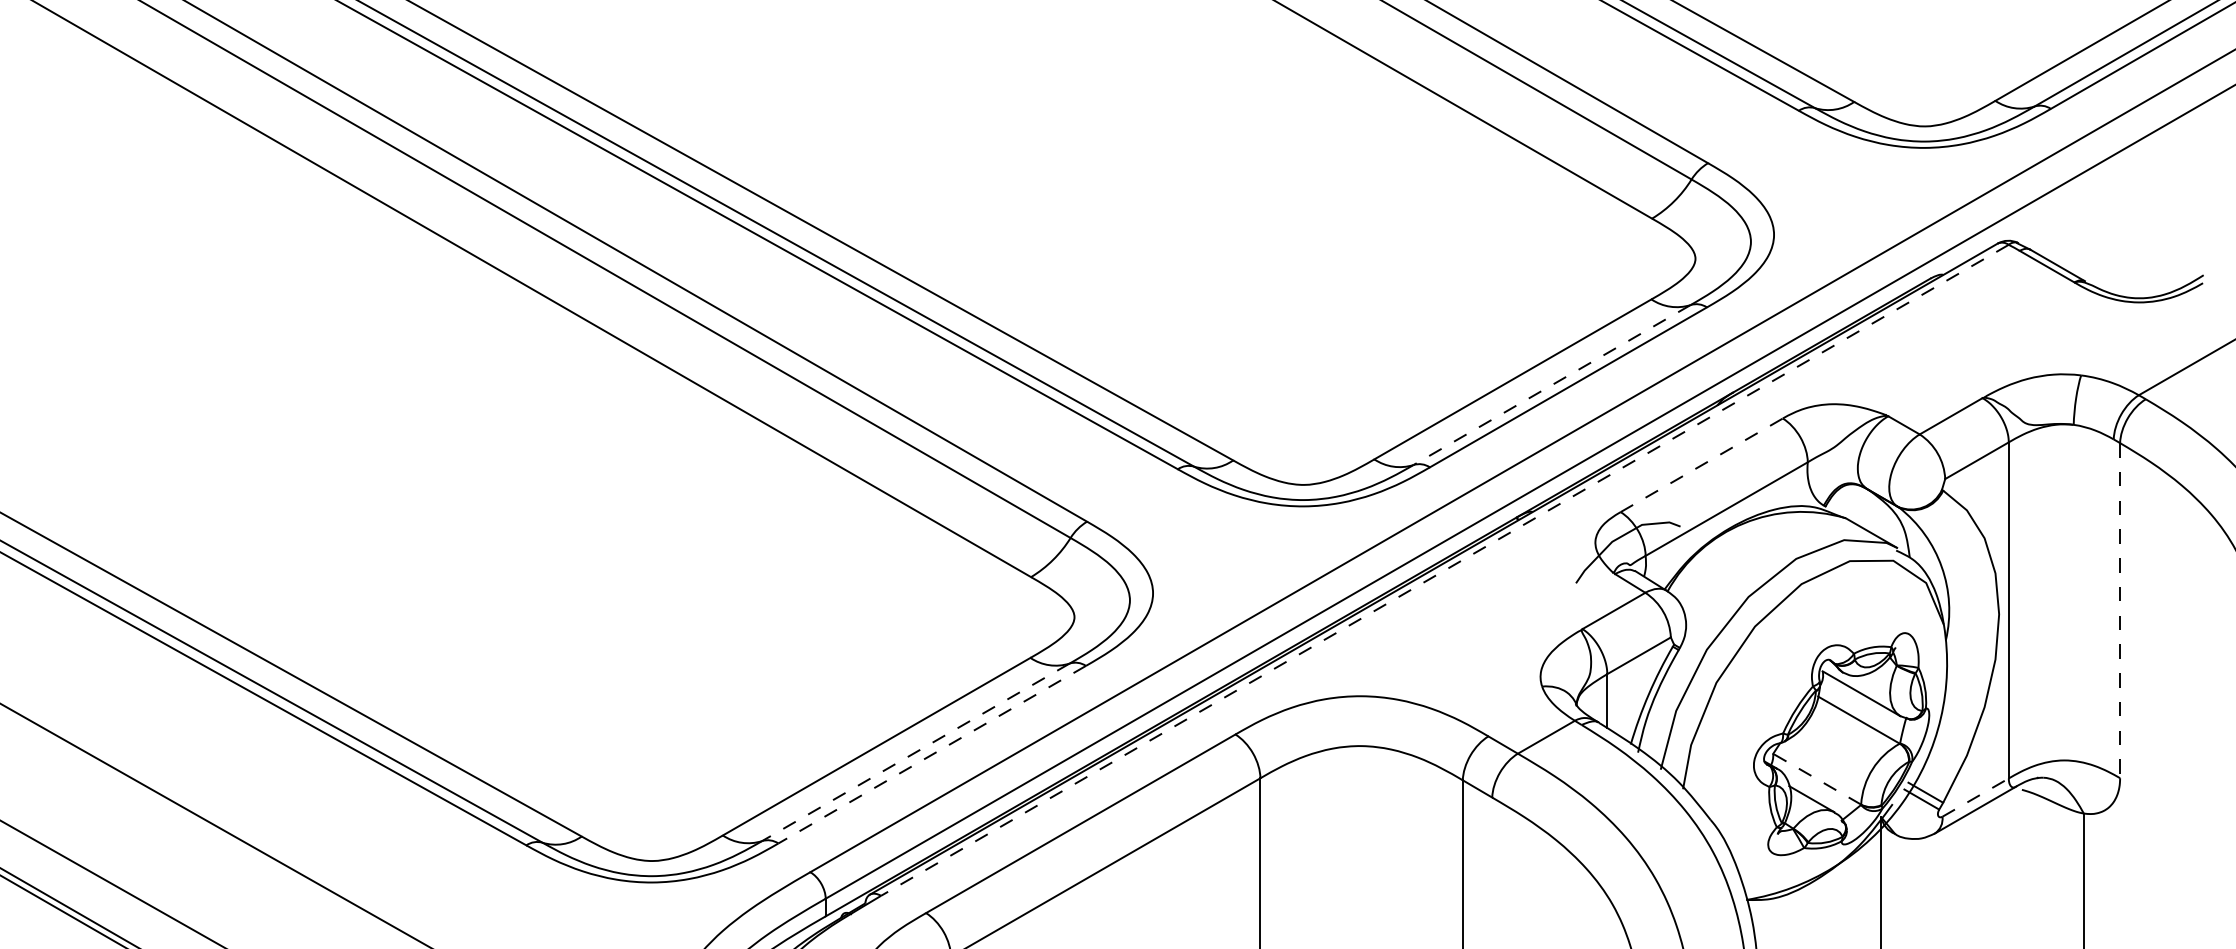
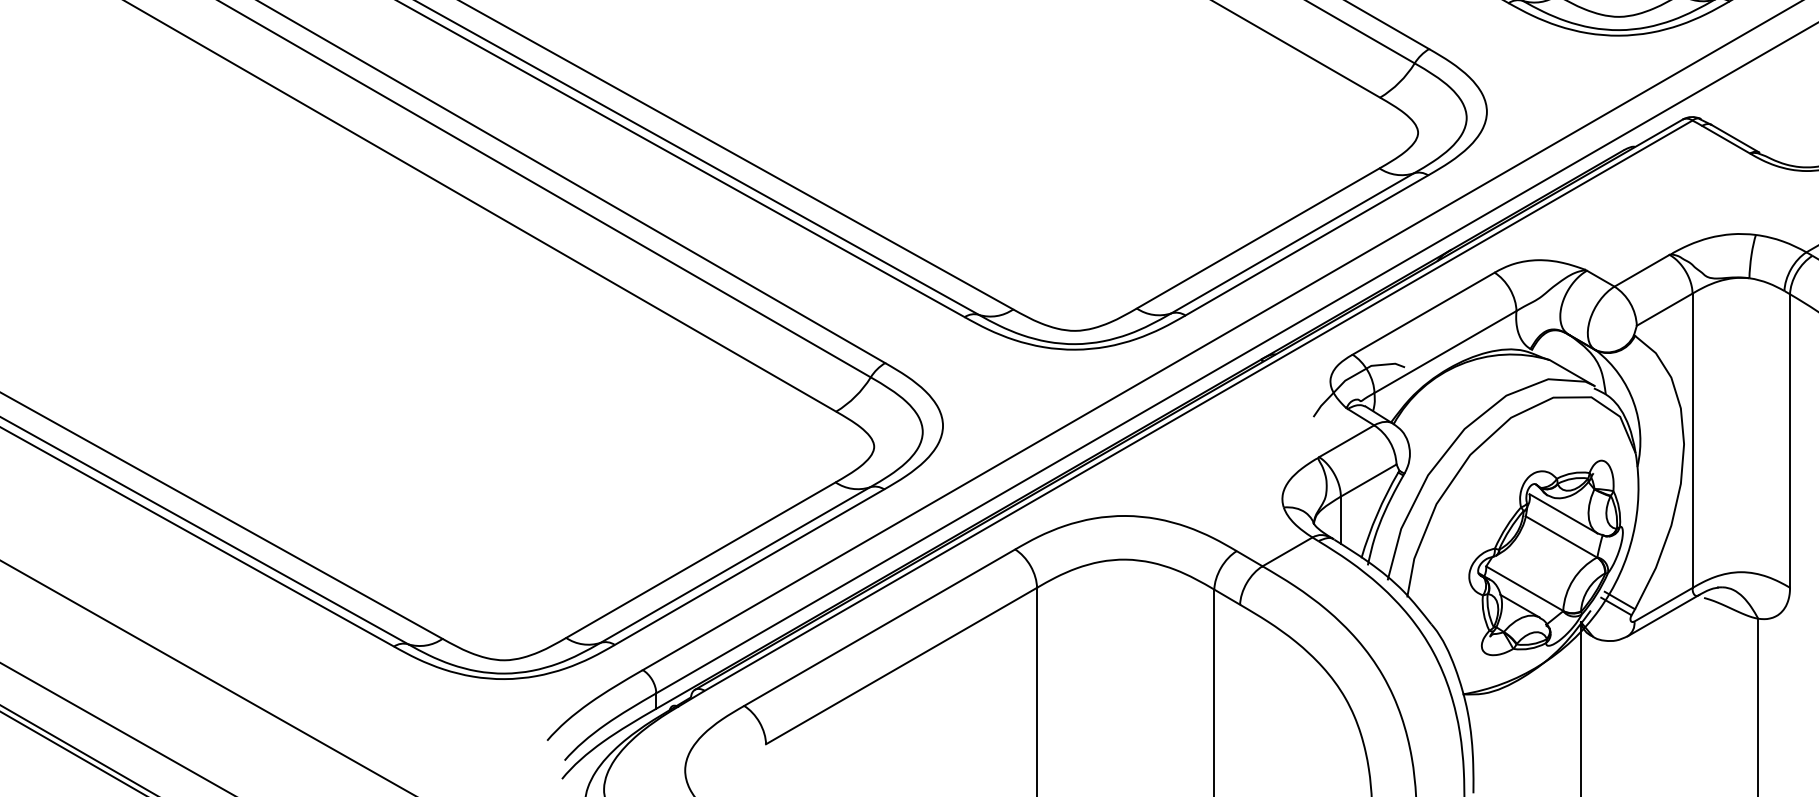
line: (1552, 385) -> (1292, 243), dashed -> solid
line: (1701, 465) -> (1423, 313), dashed -> solid
line: (1444, 570) -> (1198, 405), dashed -> solid
line: (2120, 610) -> (1790, 440), dashed -> solid
line: (915, 752) -> (734, 565), dashed -> solid
line: (932, 754) -> (749, 567), dashed -> solid
line: (1817, 779) -> (1524, 588), dashed -> solid
line: (1976, 797) -> (1664, 604), dashed -> solid

